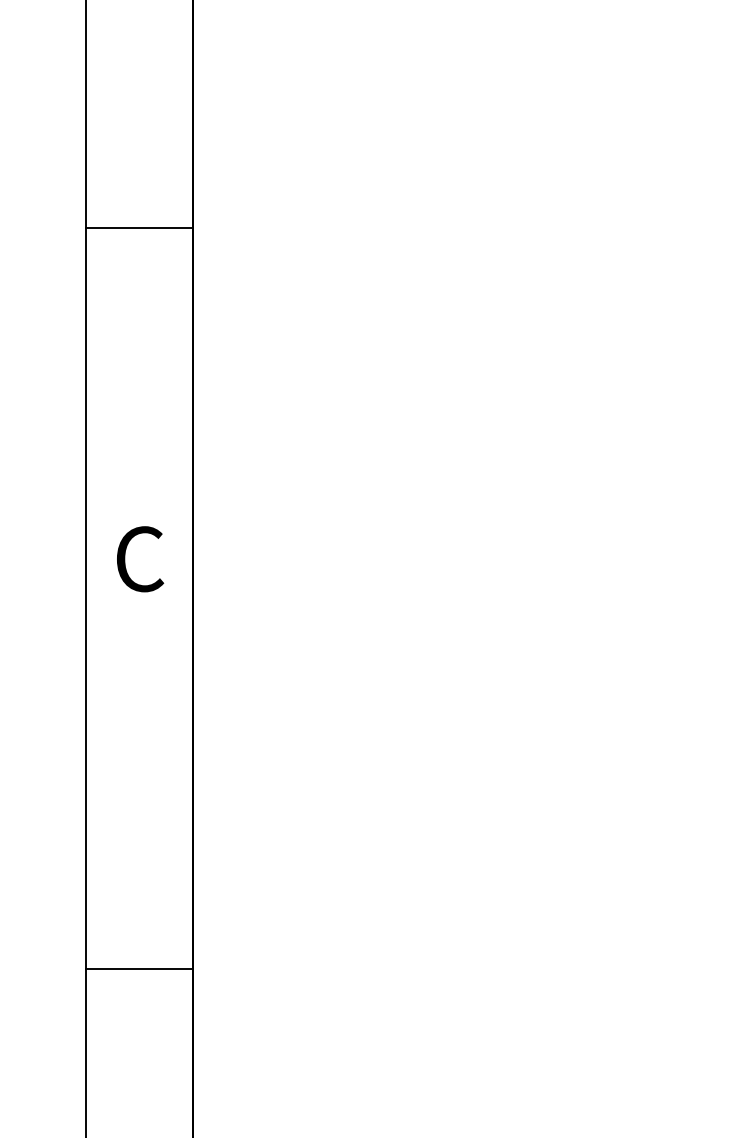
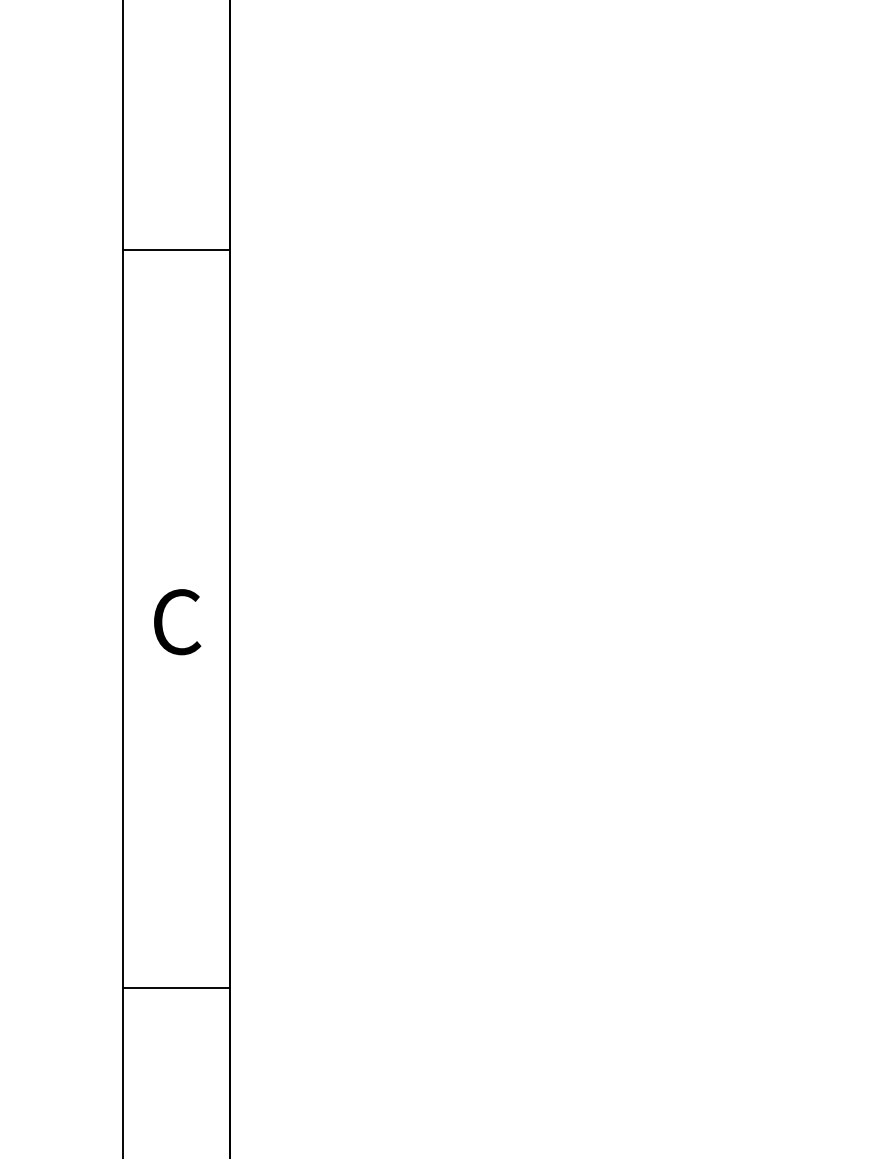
line: (139, 227) -> (176, 249), moved
line: (139, 968) -> (176, 987), moved

